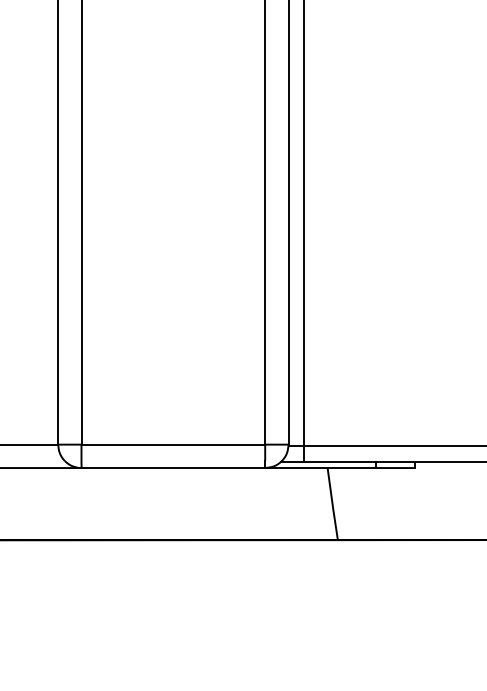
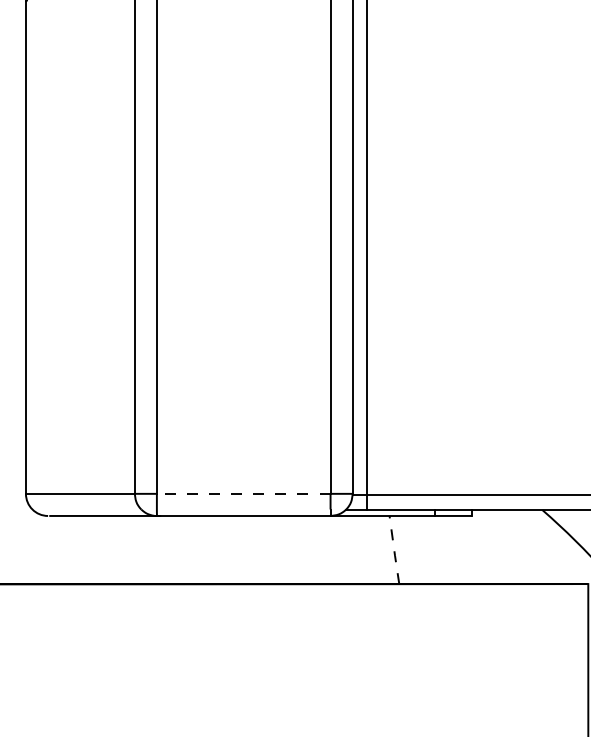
line: (173, 444) -> (243, 493), solid -> dashed
line: (332, 504) -> (394, 550), solid -> dashed

